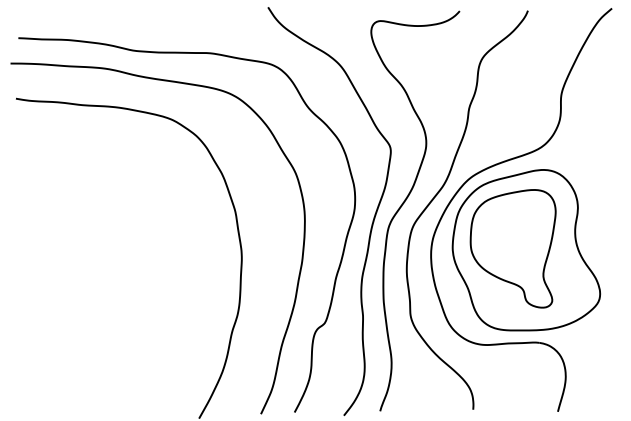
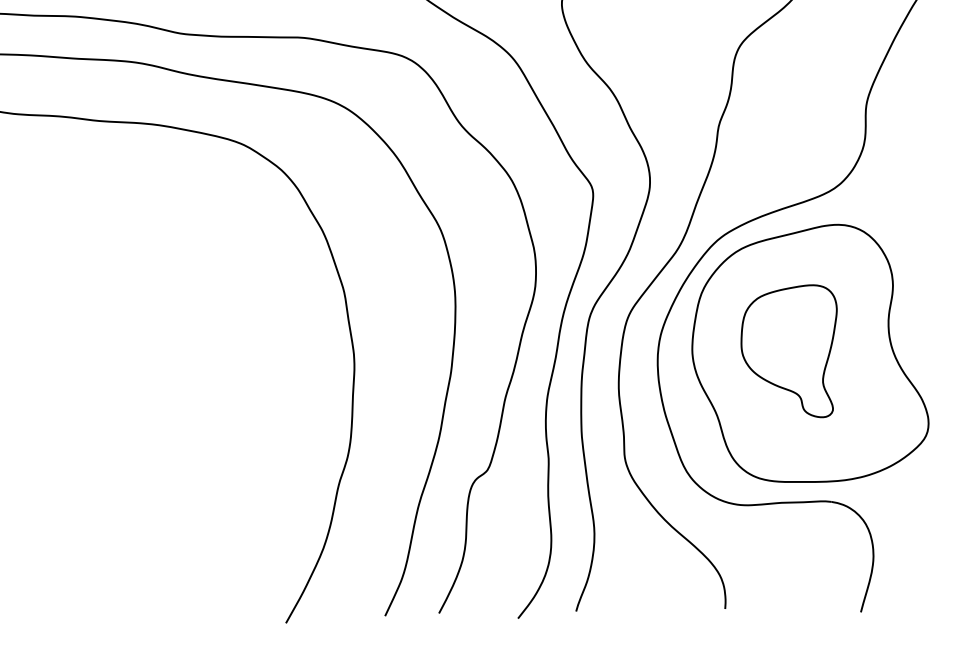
part: (512, 248) -> (788, 350), size x0.7

